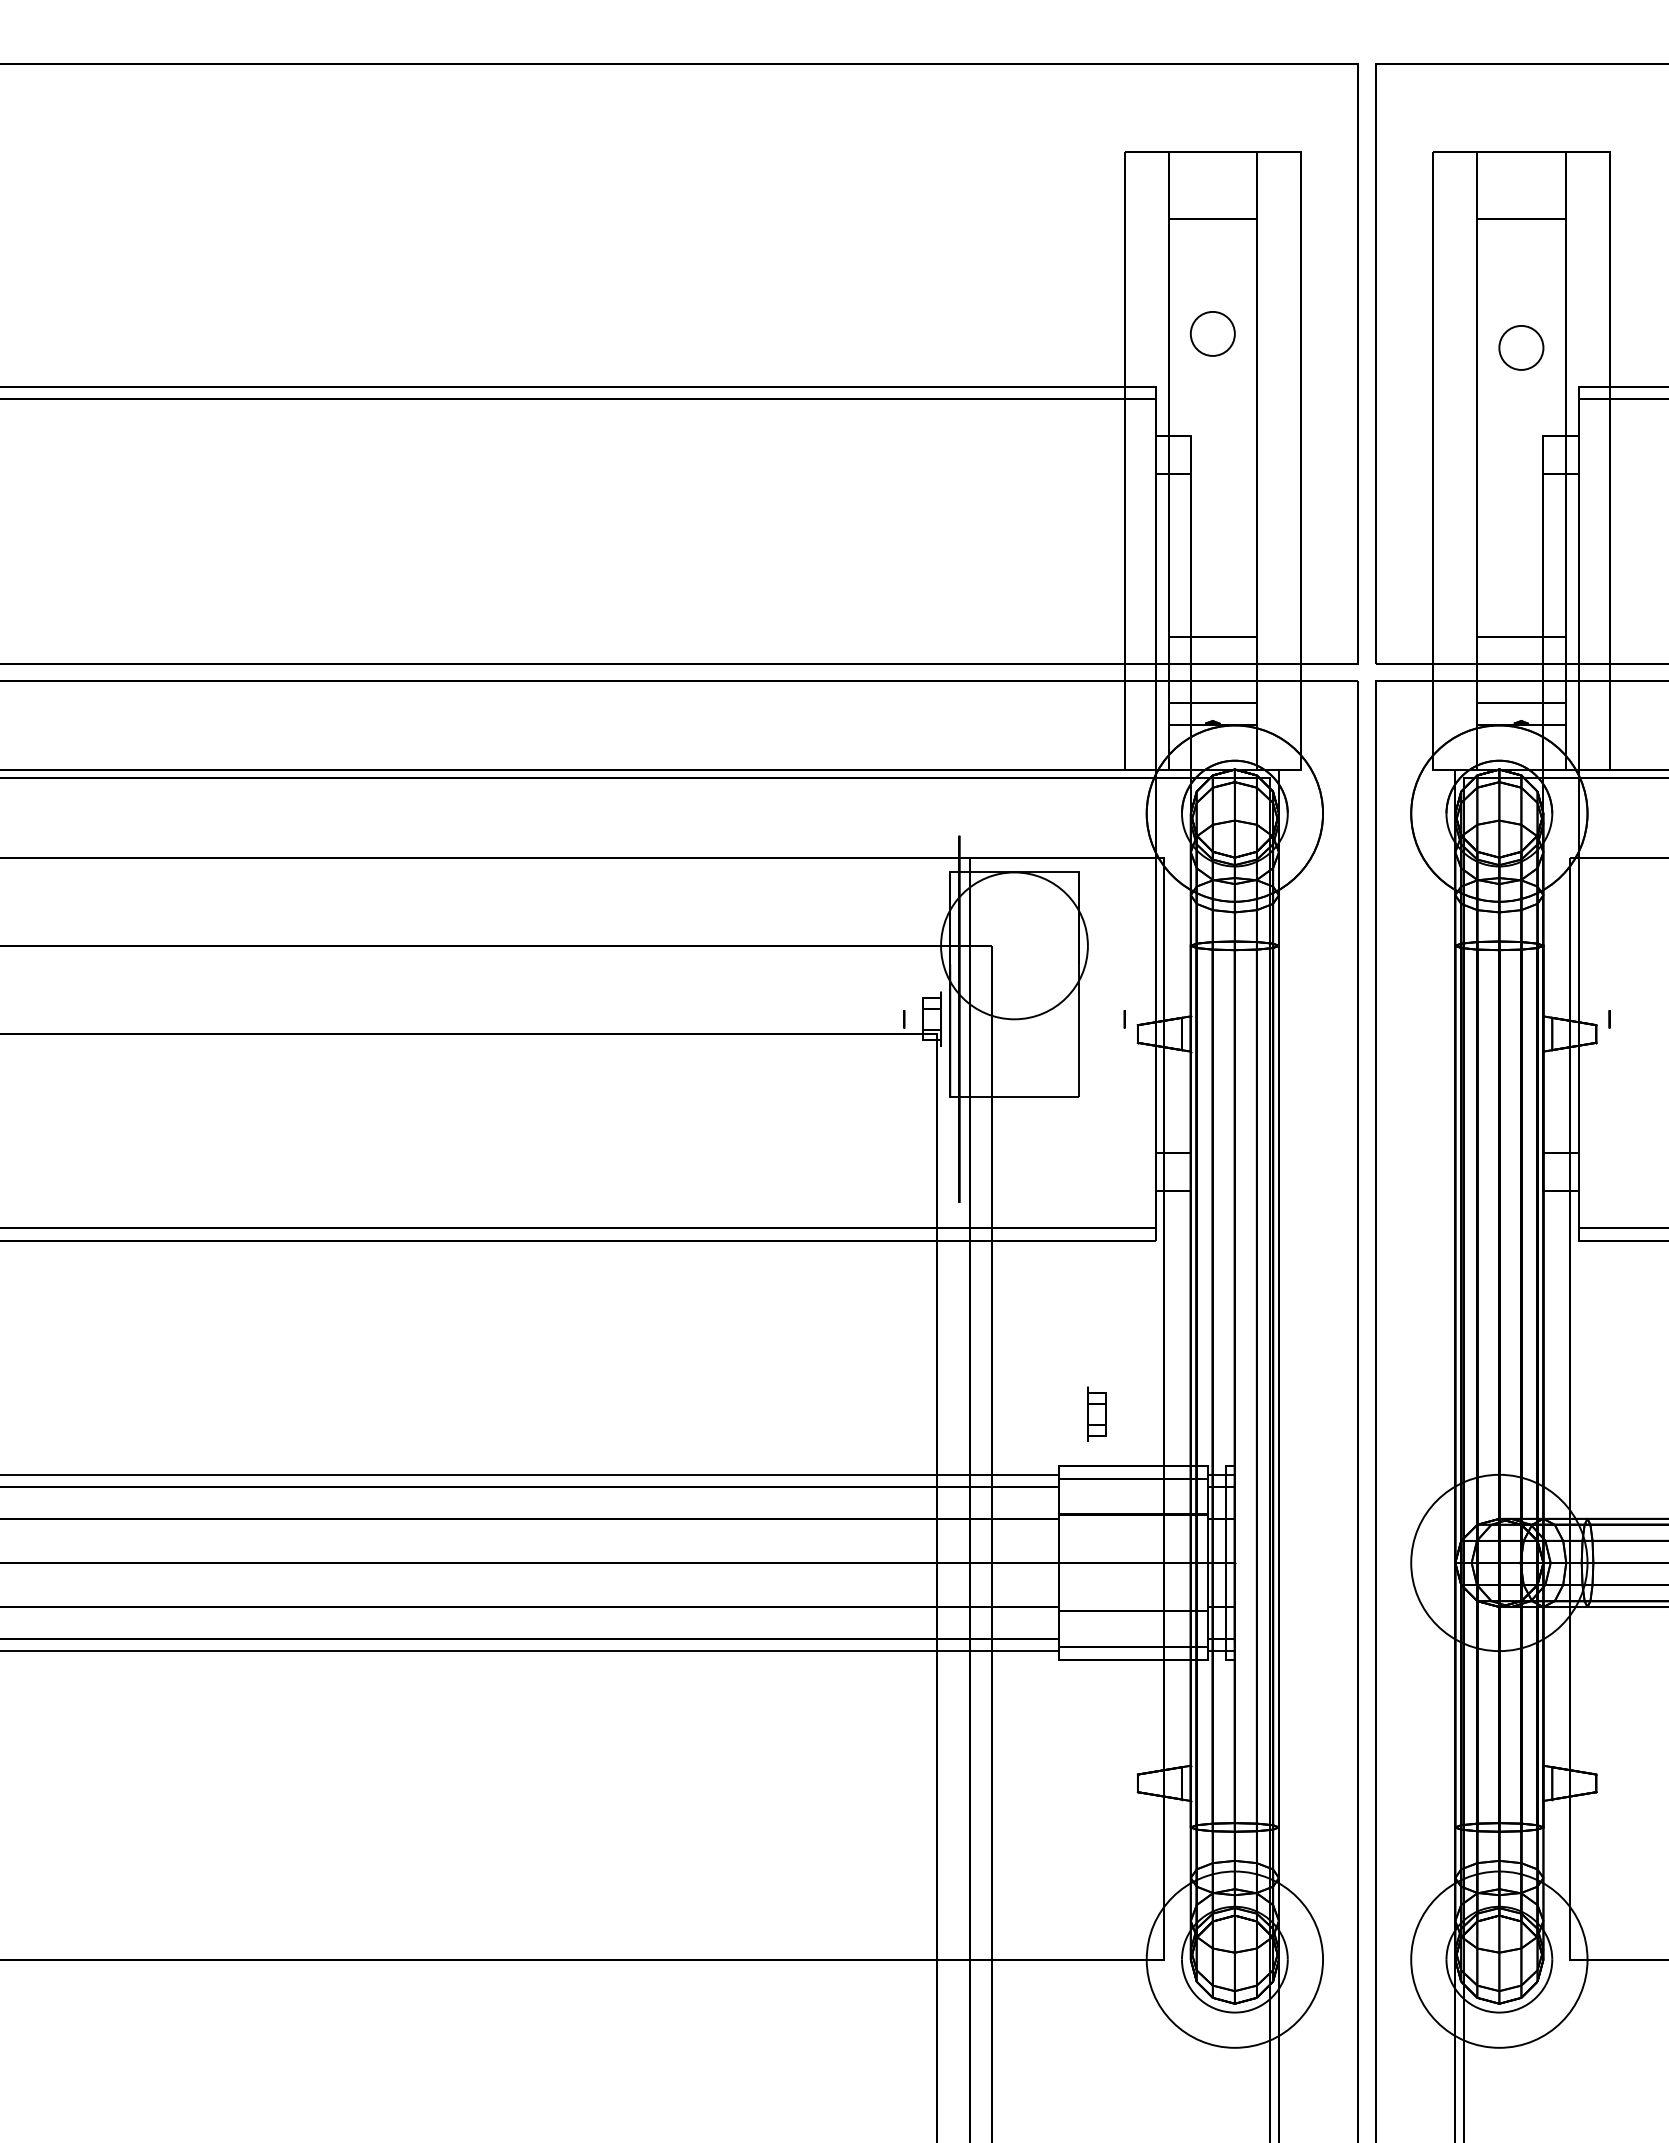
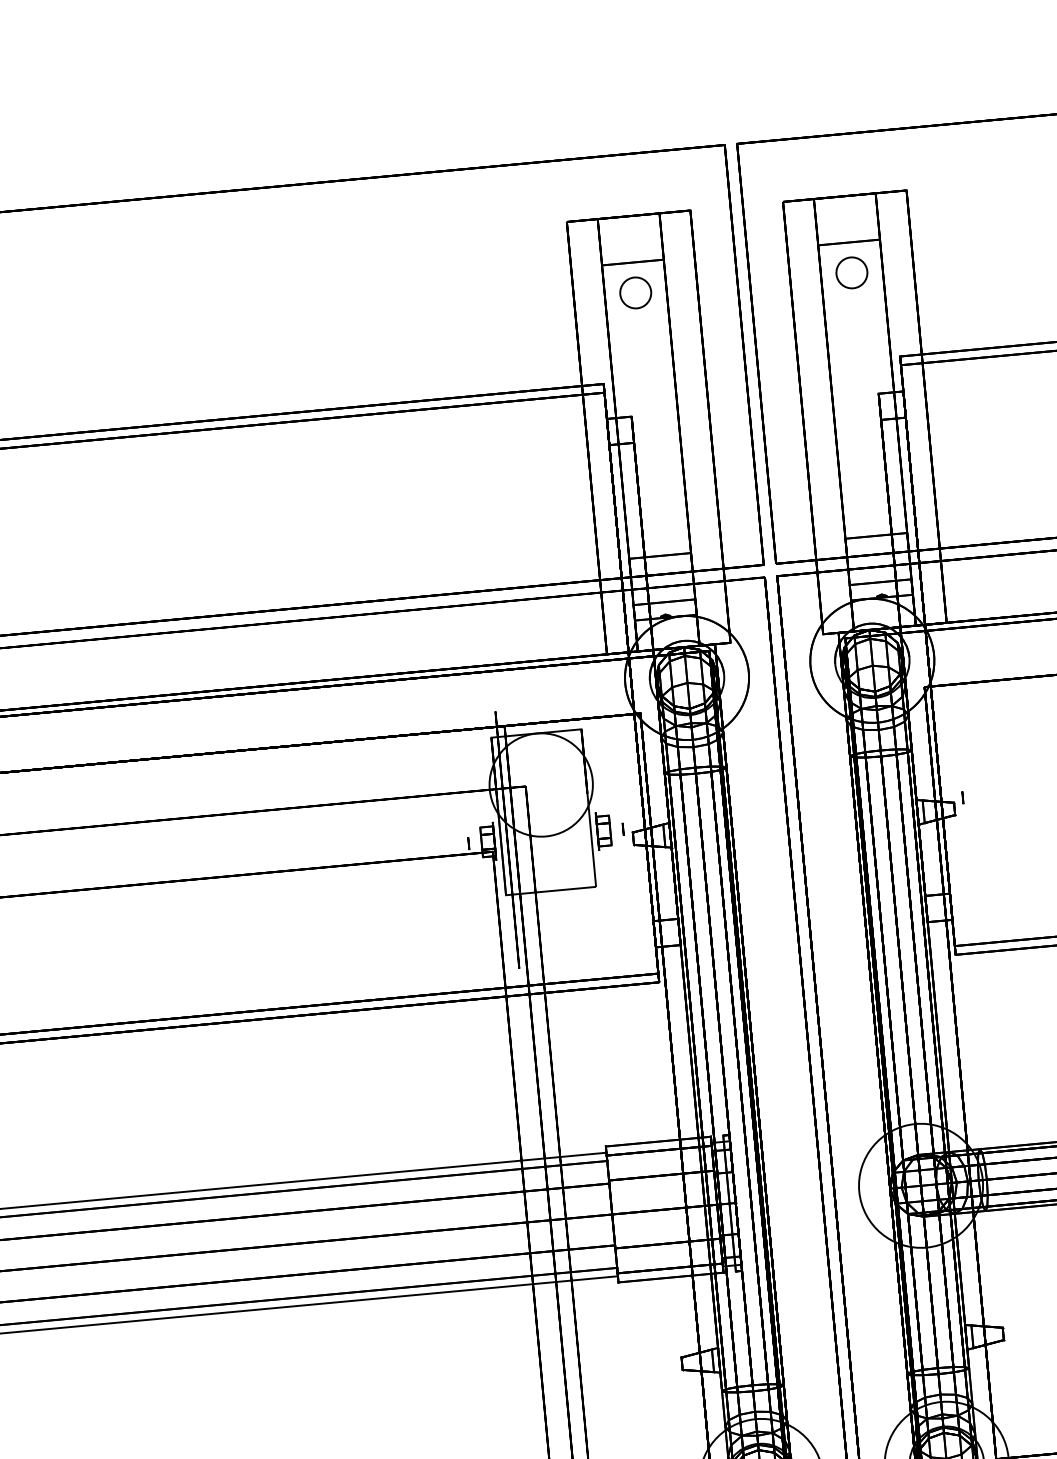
circle: (1212, 333) -> (635, 292), moved
circle: (1521, 347) -> (851, 272), moved
part: (1096, 1413) -> (603, 830), moved

